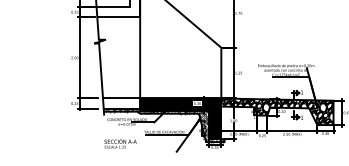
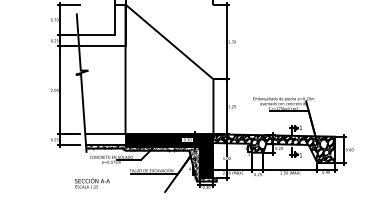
text: (120, 143) -> (92, 183), moved

